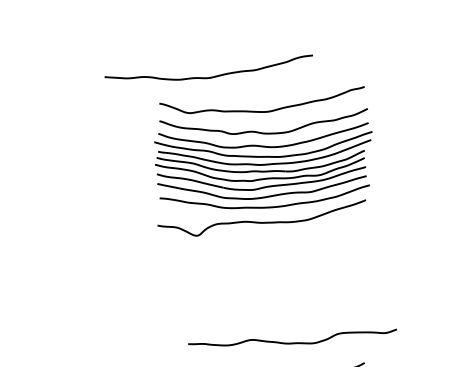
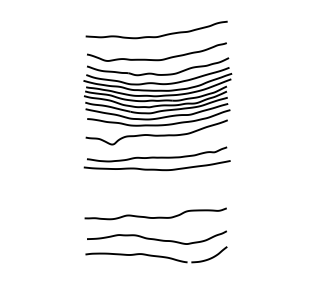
curve: (211, 75) -> (158, 35), moved
part: (261, 256) -> (156, 158), added
curve: (293, 341) -> (156, 216), moved

